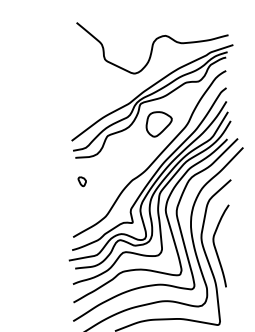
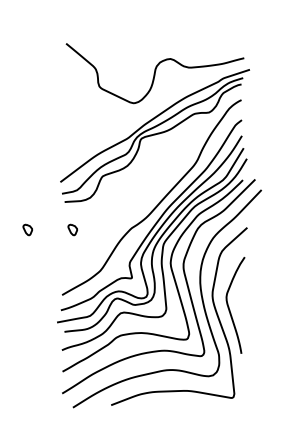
part: (158, 124) -> (162, 162), removed
part: (43, 181) -> (27, 229), added

